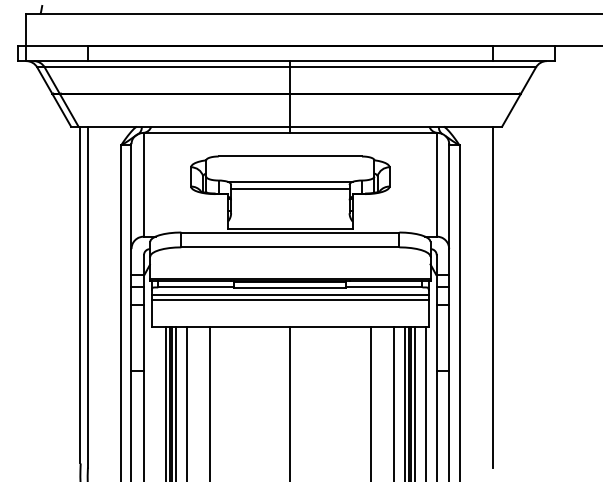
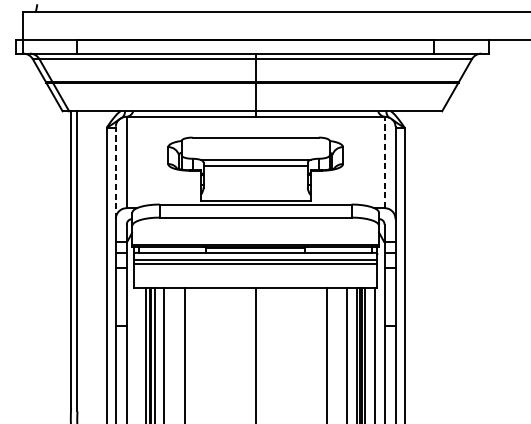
line: (436, 184) -> (384, 162), solid -> dashed
line: (131, 196) -> (115, 172), solid -> dashed
line: (492, 296) -> (433, 260), removed

